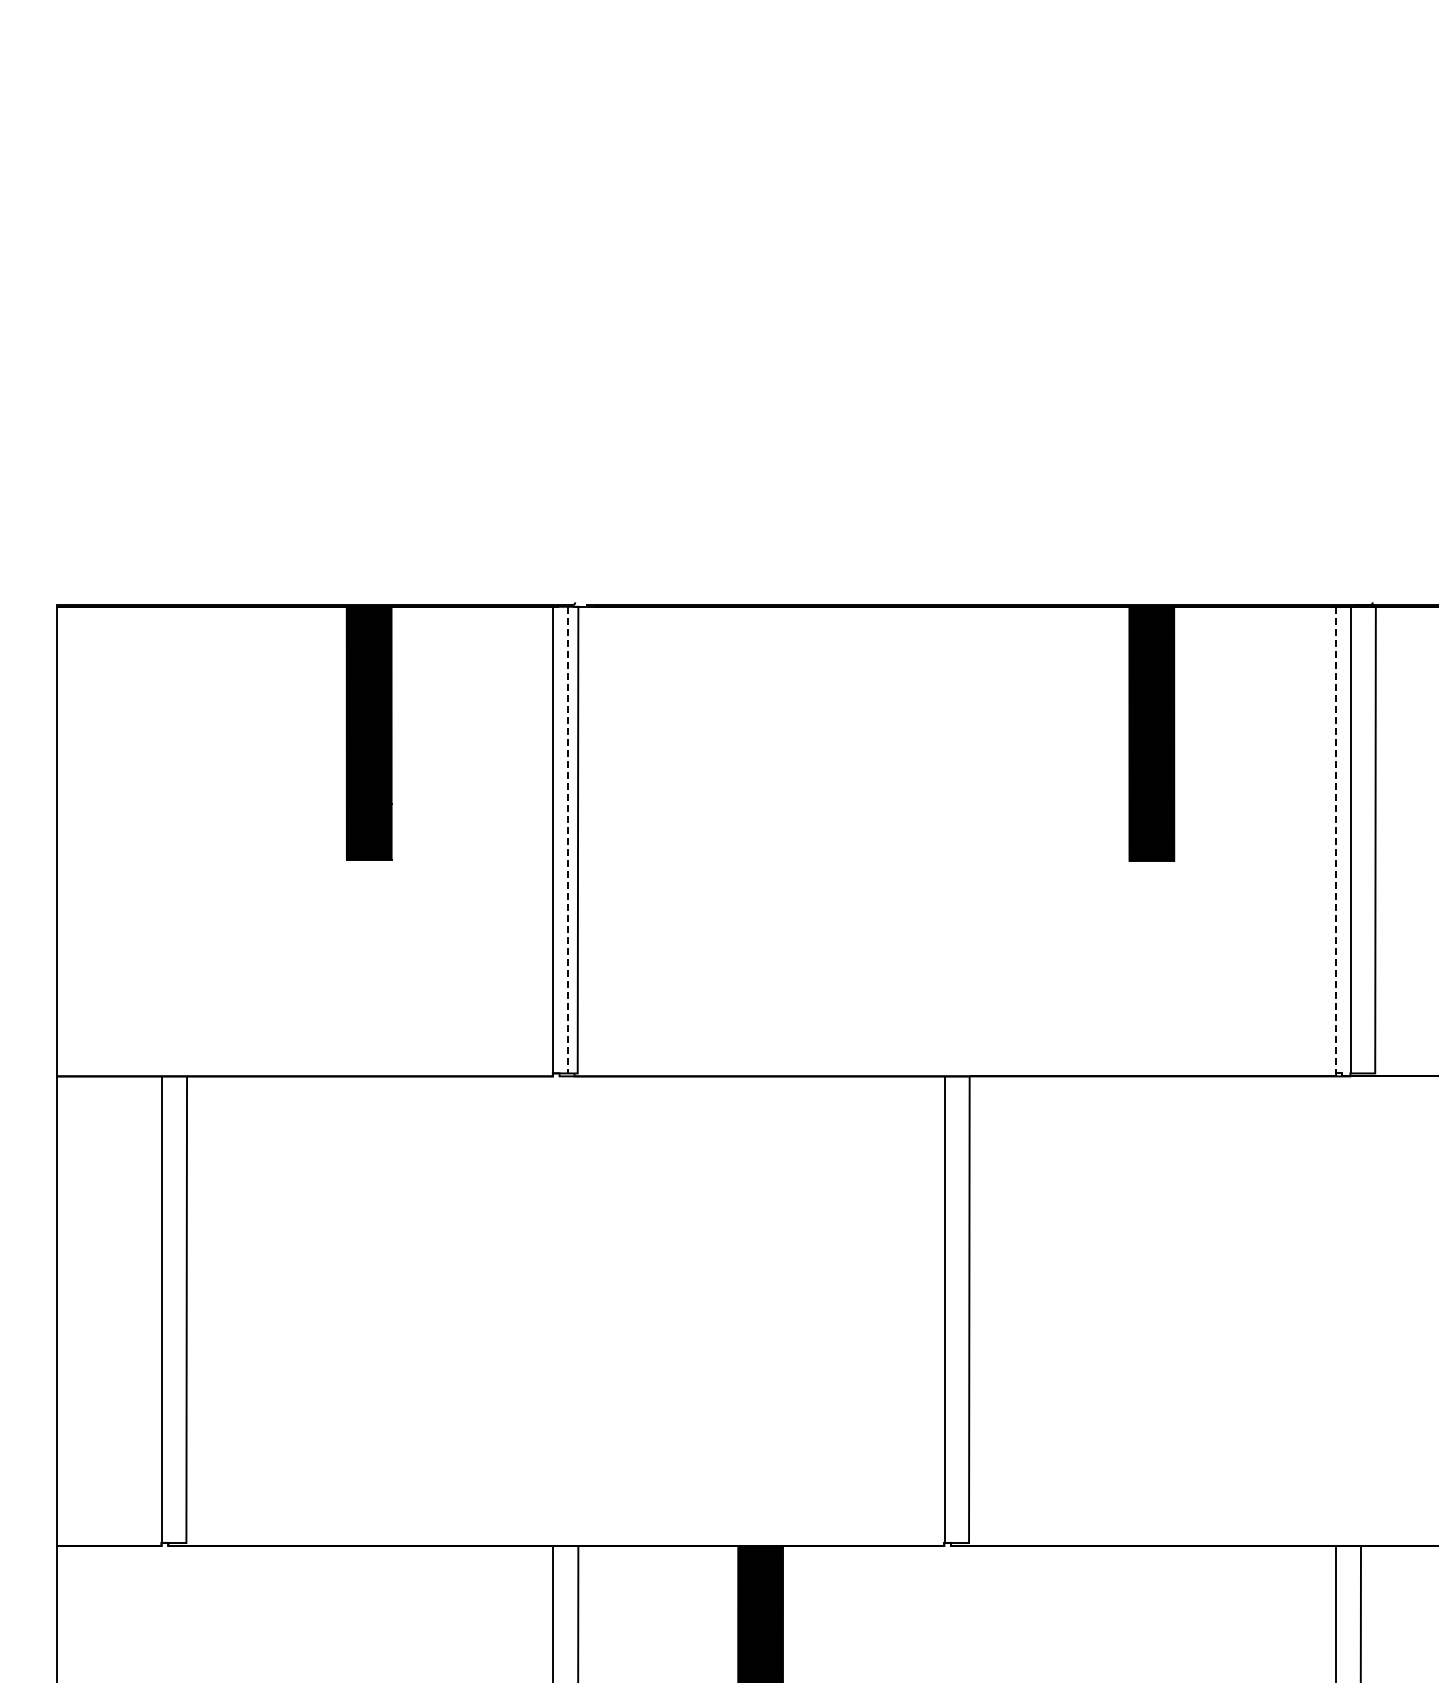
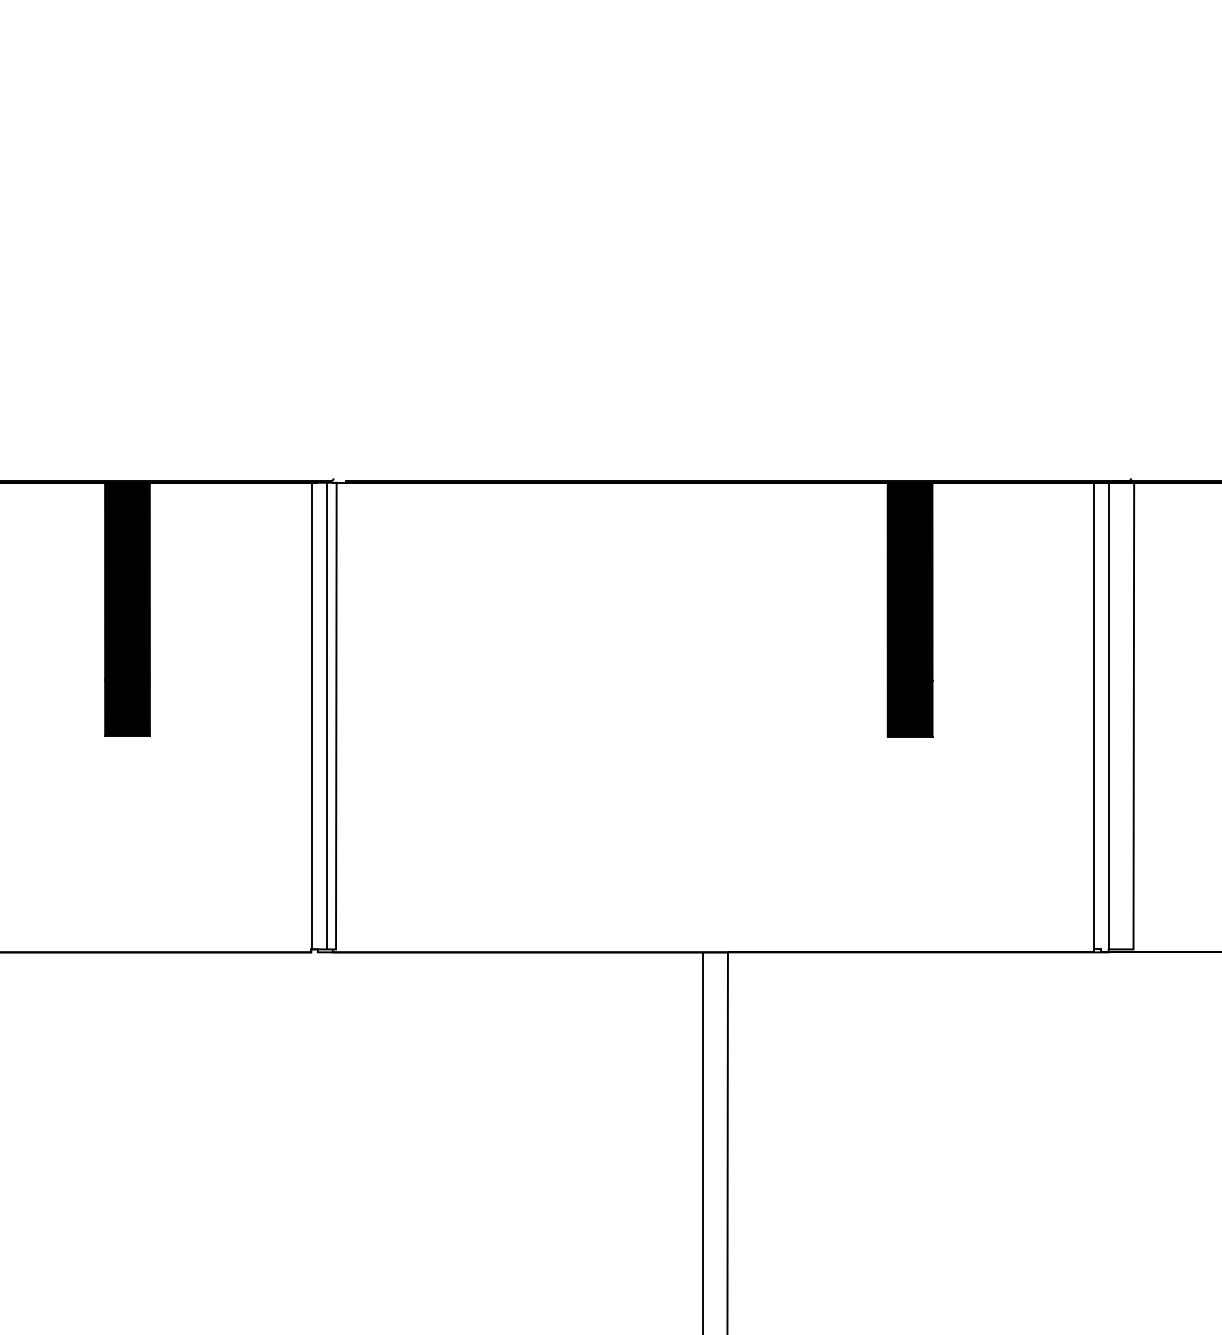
line: (568, 840) -> (326, 716), dashed -> solid
line: (1336, 840) -> (1094, 716), dashed -> solid

